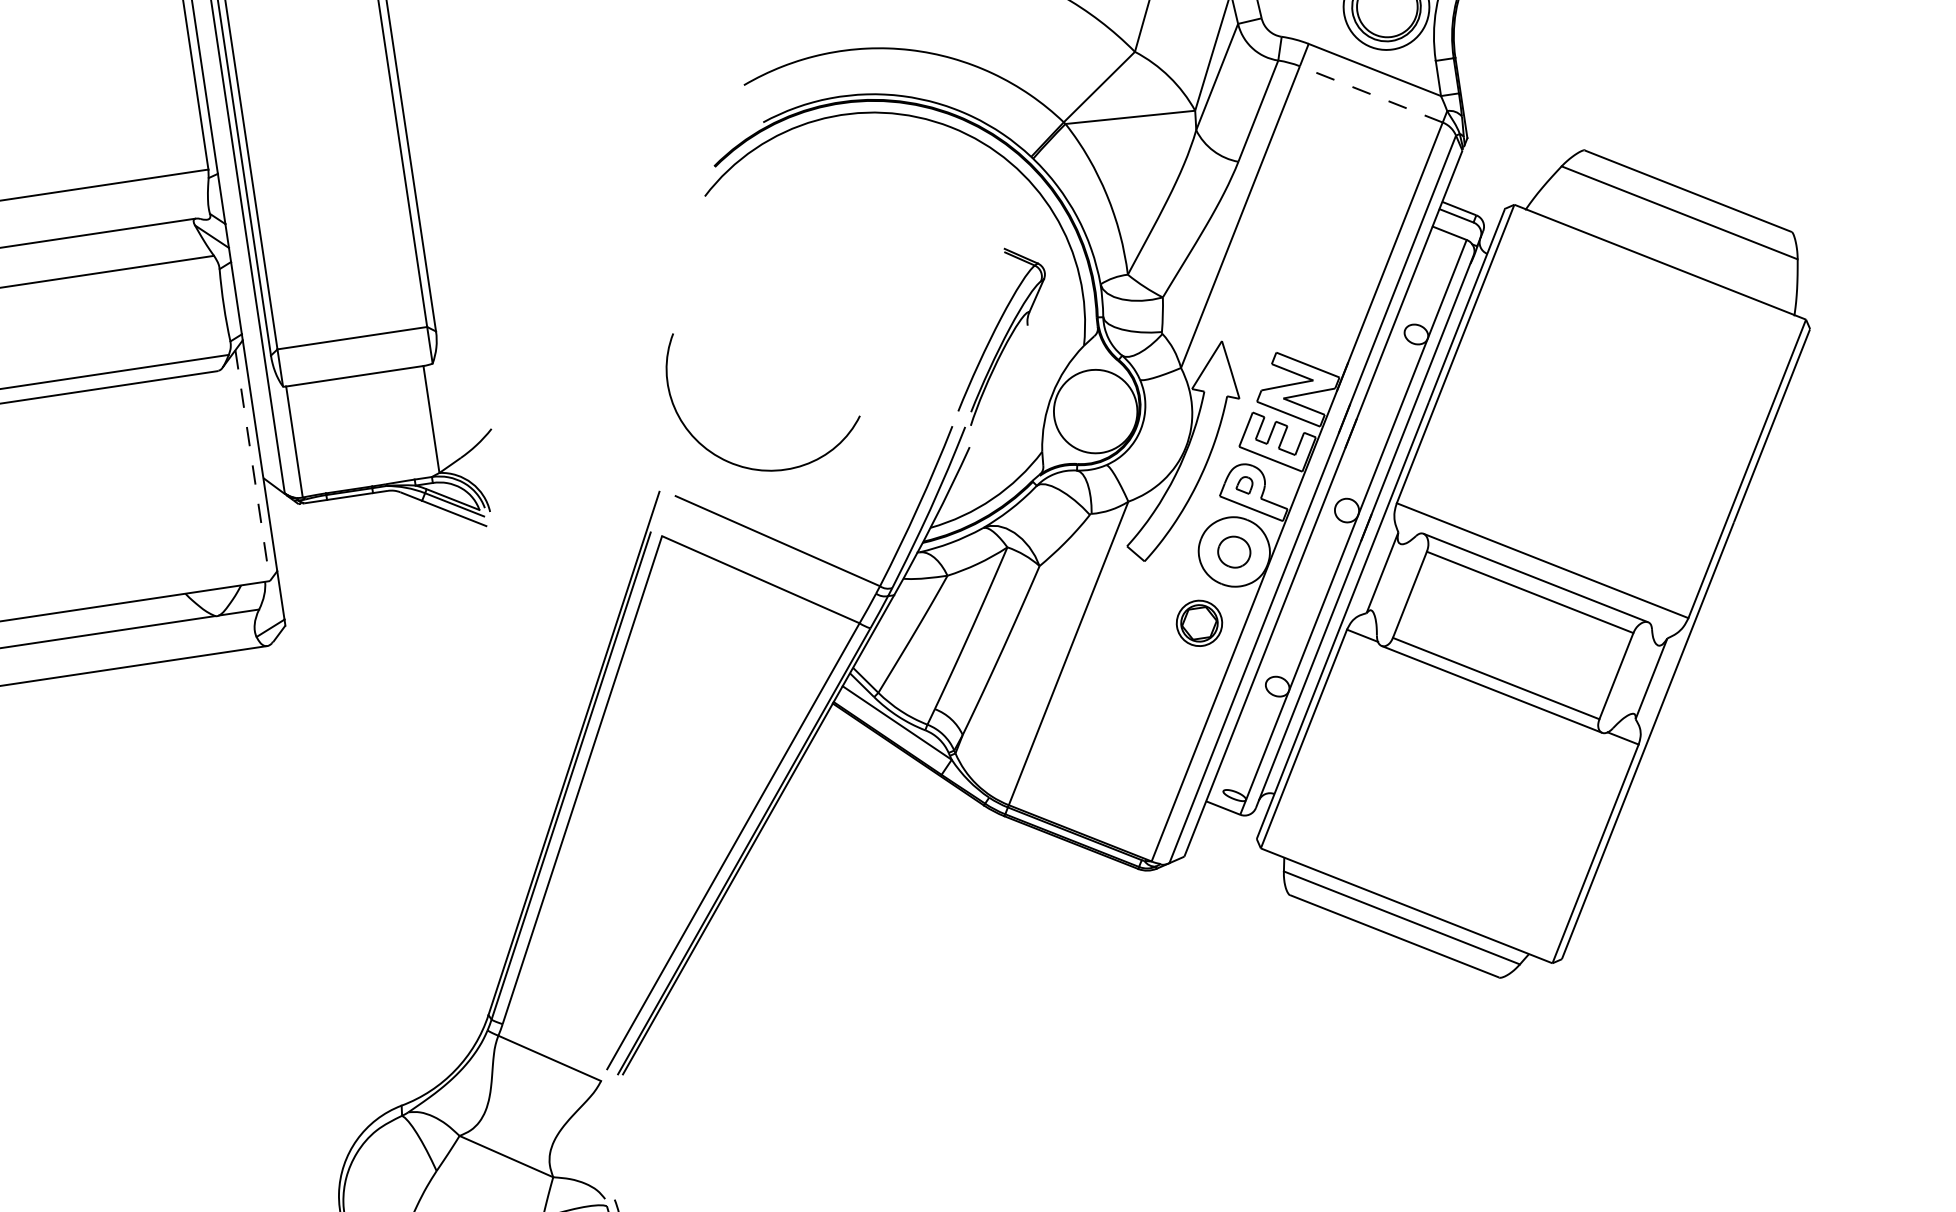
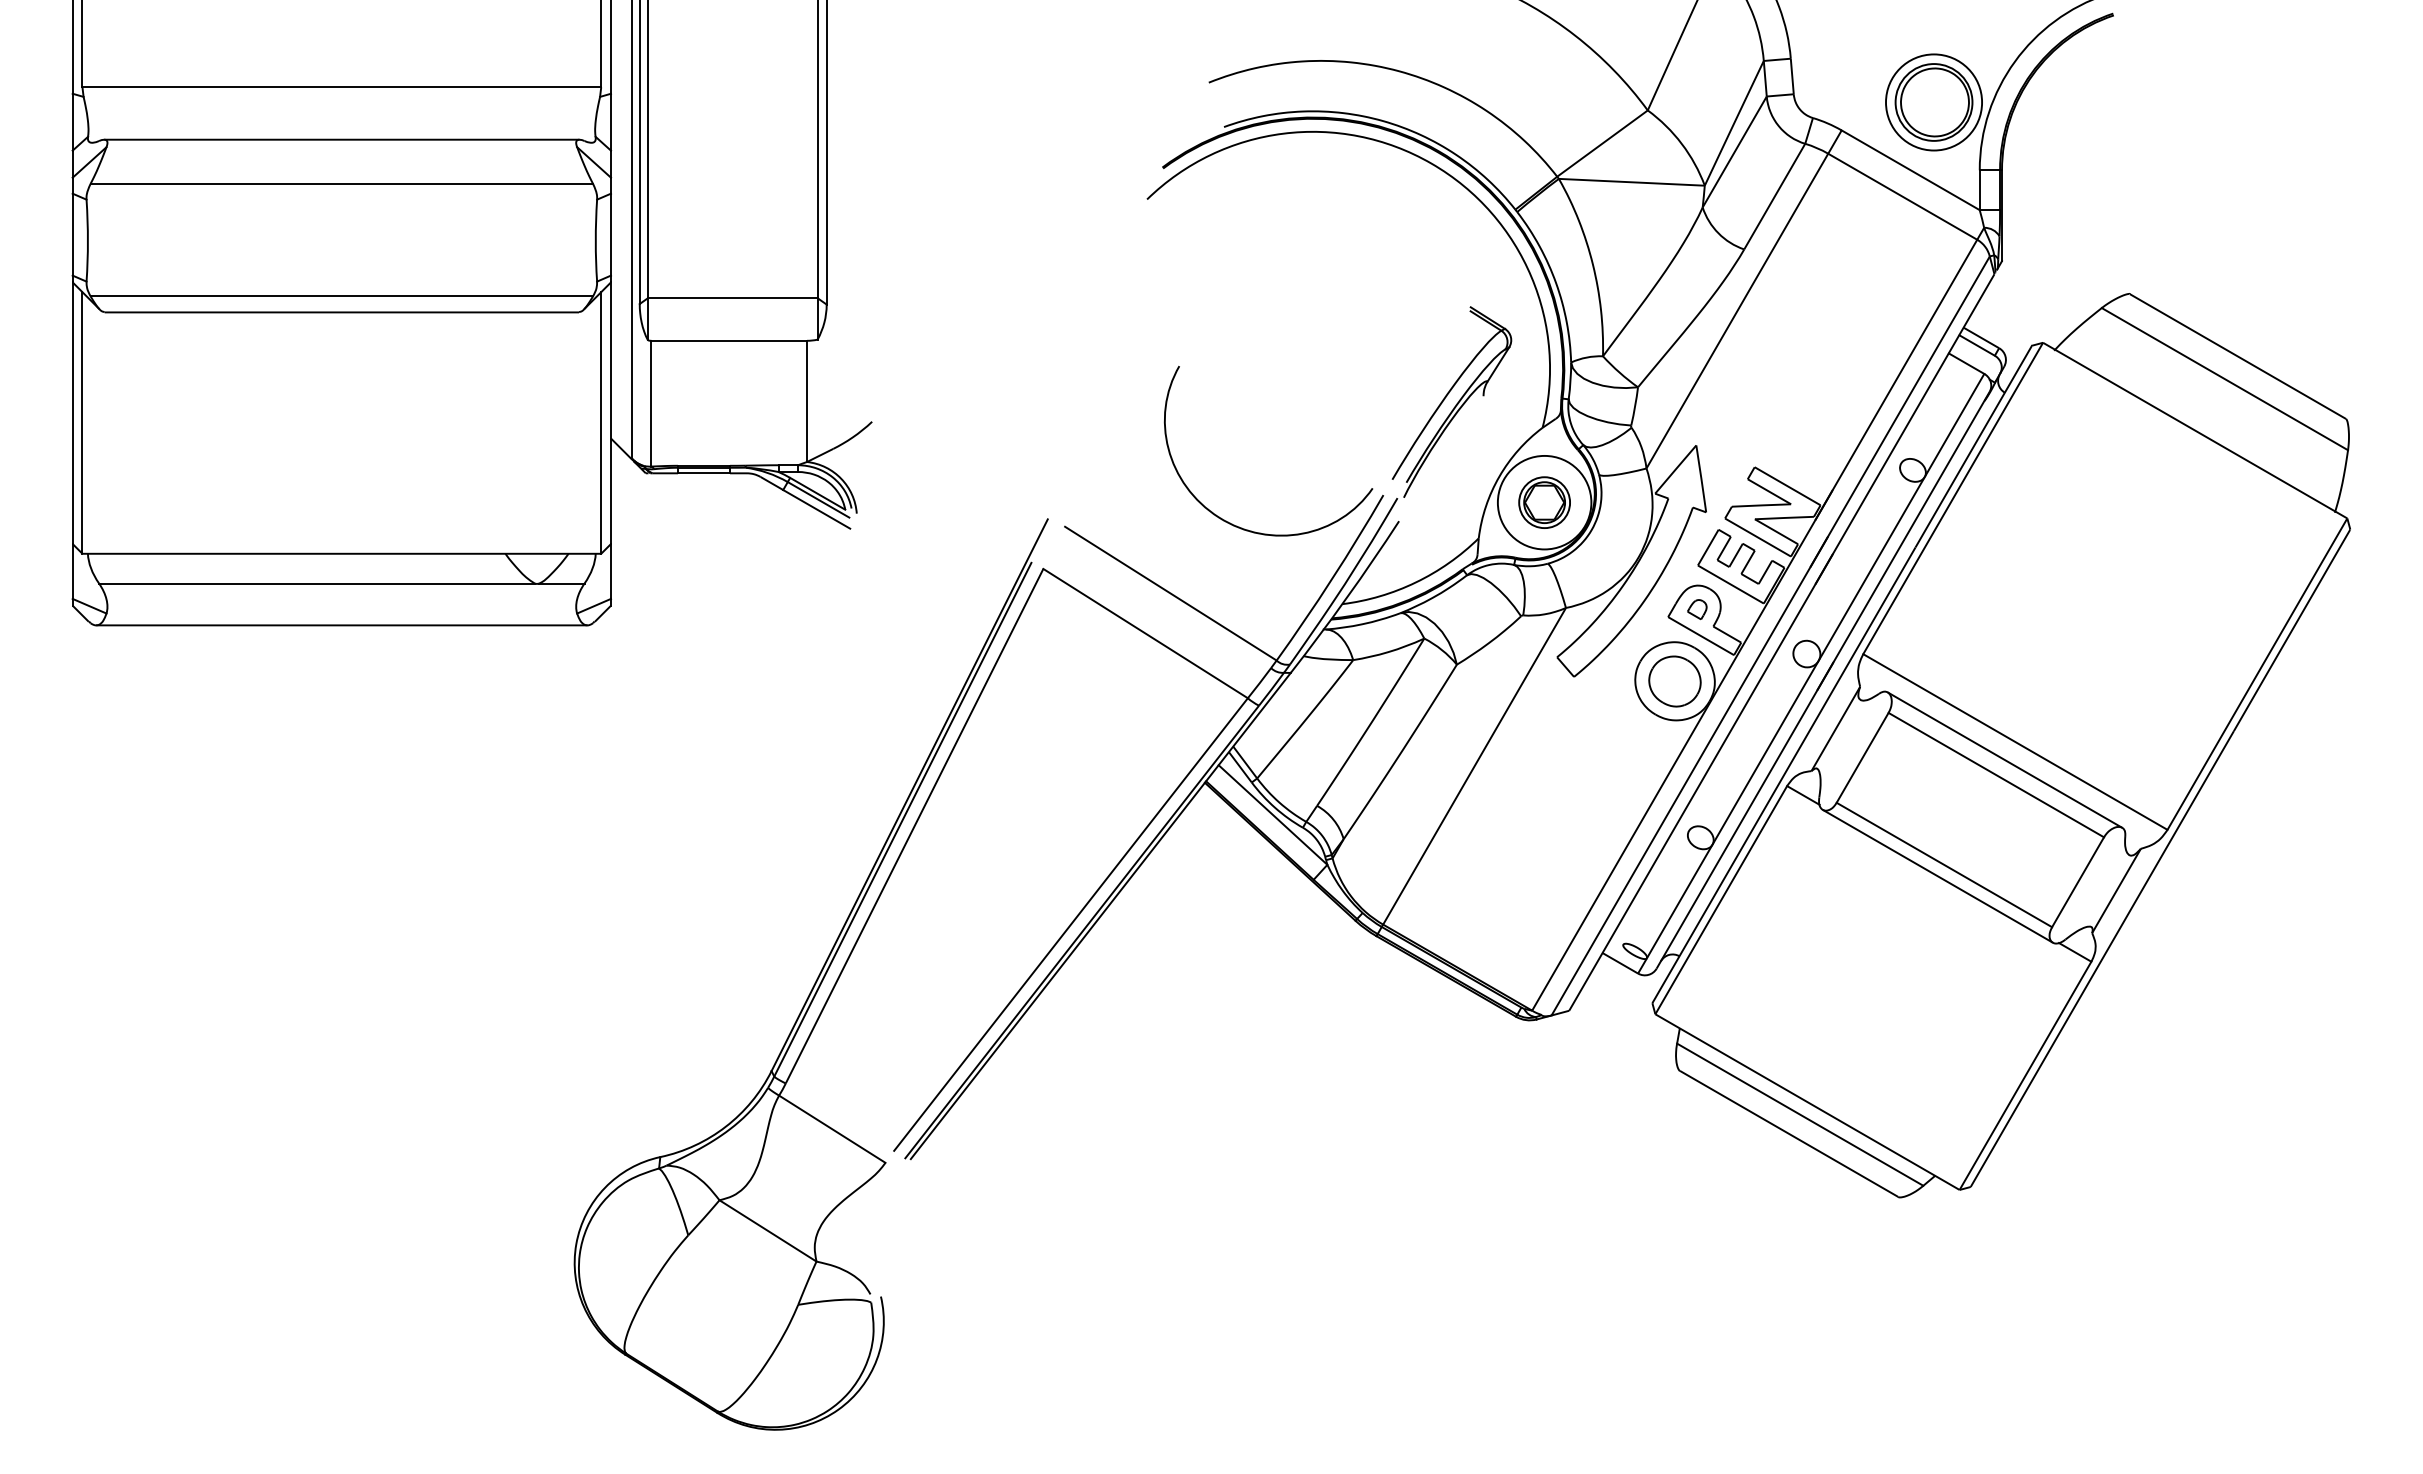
line: (1371, 94) -> (1902, 196), dashed -> solid
line: (252, 465) -> (601, 422), dashed -> solid
curve: (750, 467) -> (1242, 527), moved
part: (1233, 552) -> (1674, 681), size x1.43
part: (1199, 623) -> (1544, 502), moved

